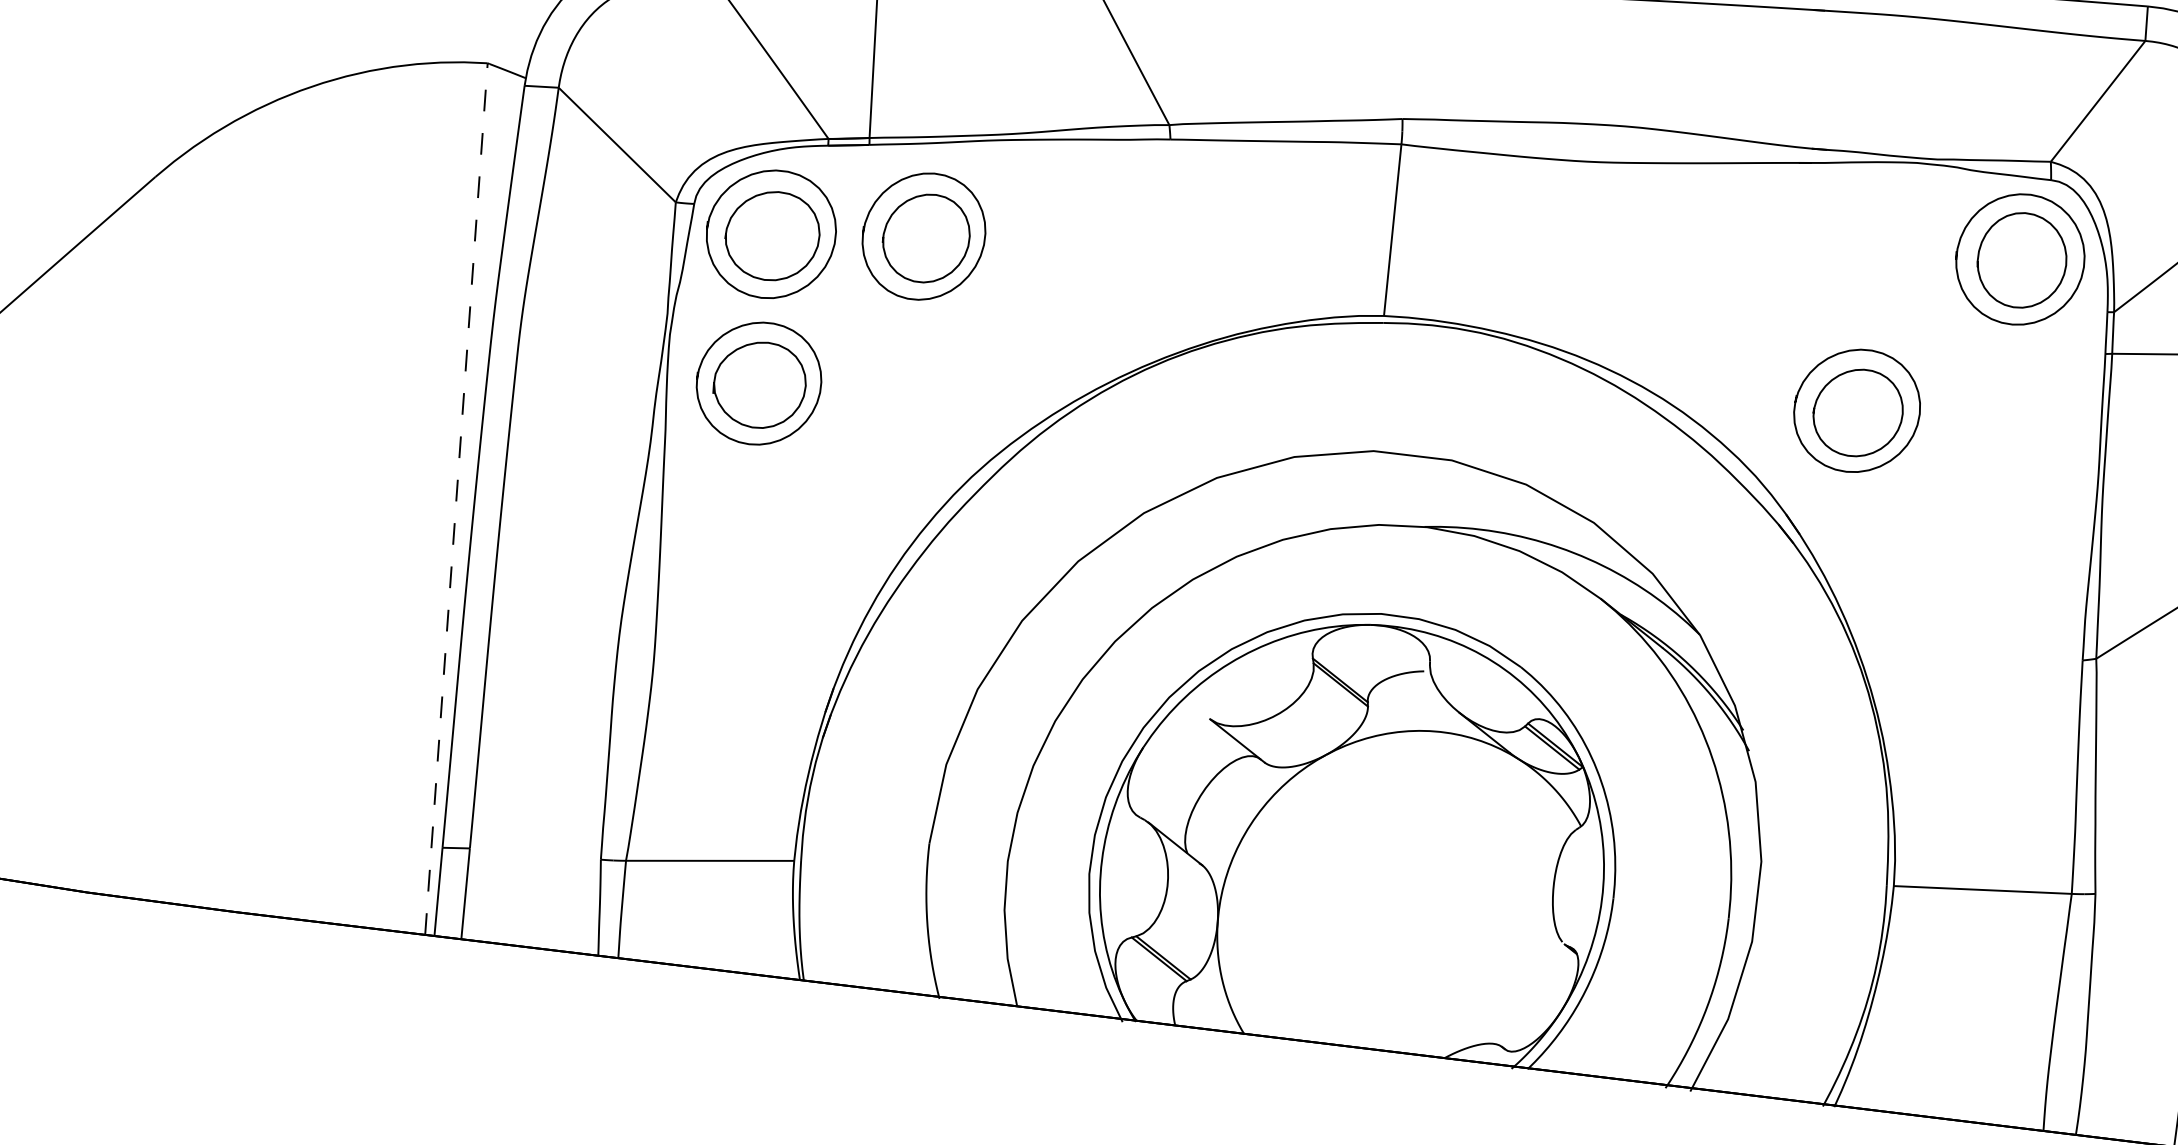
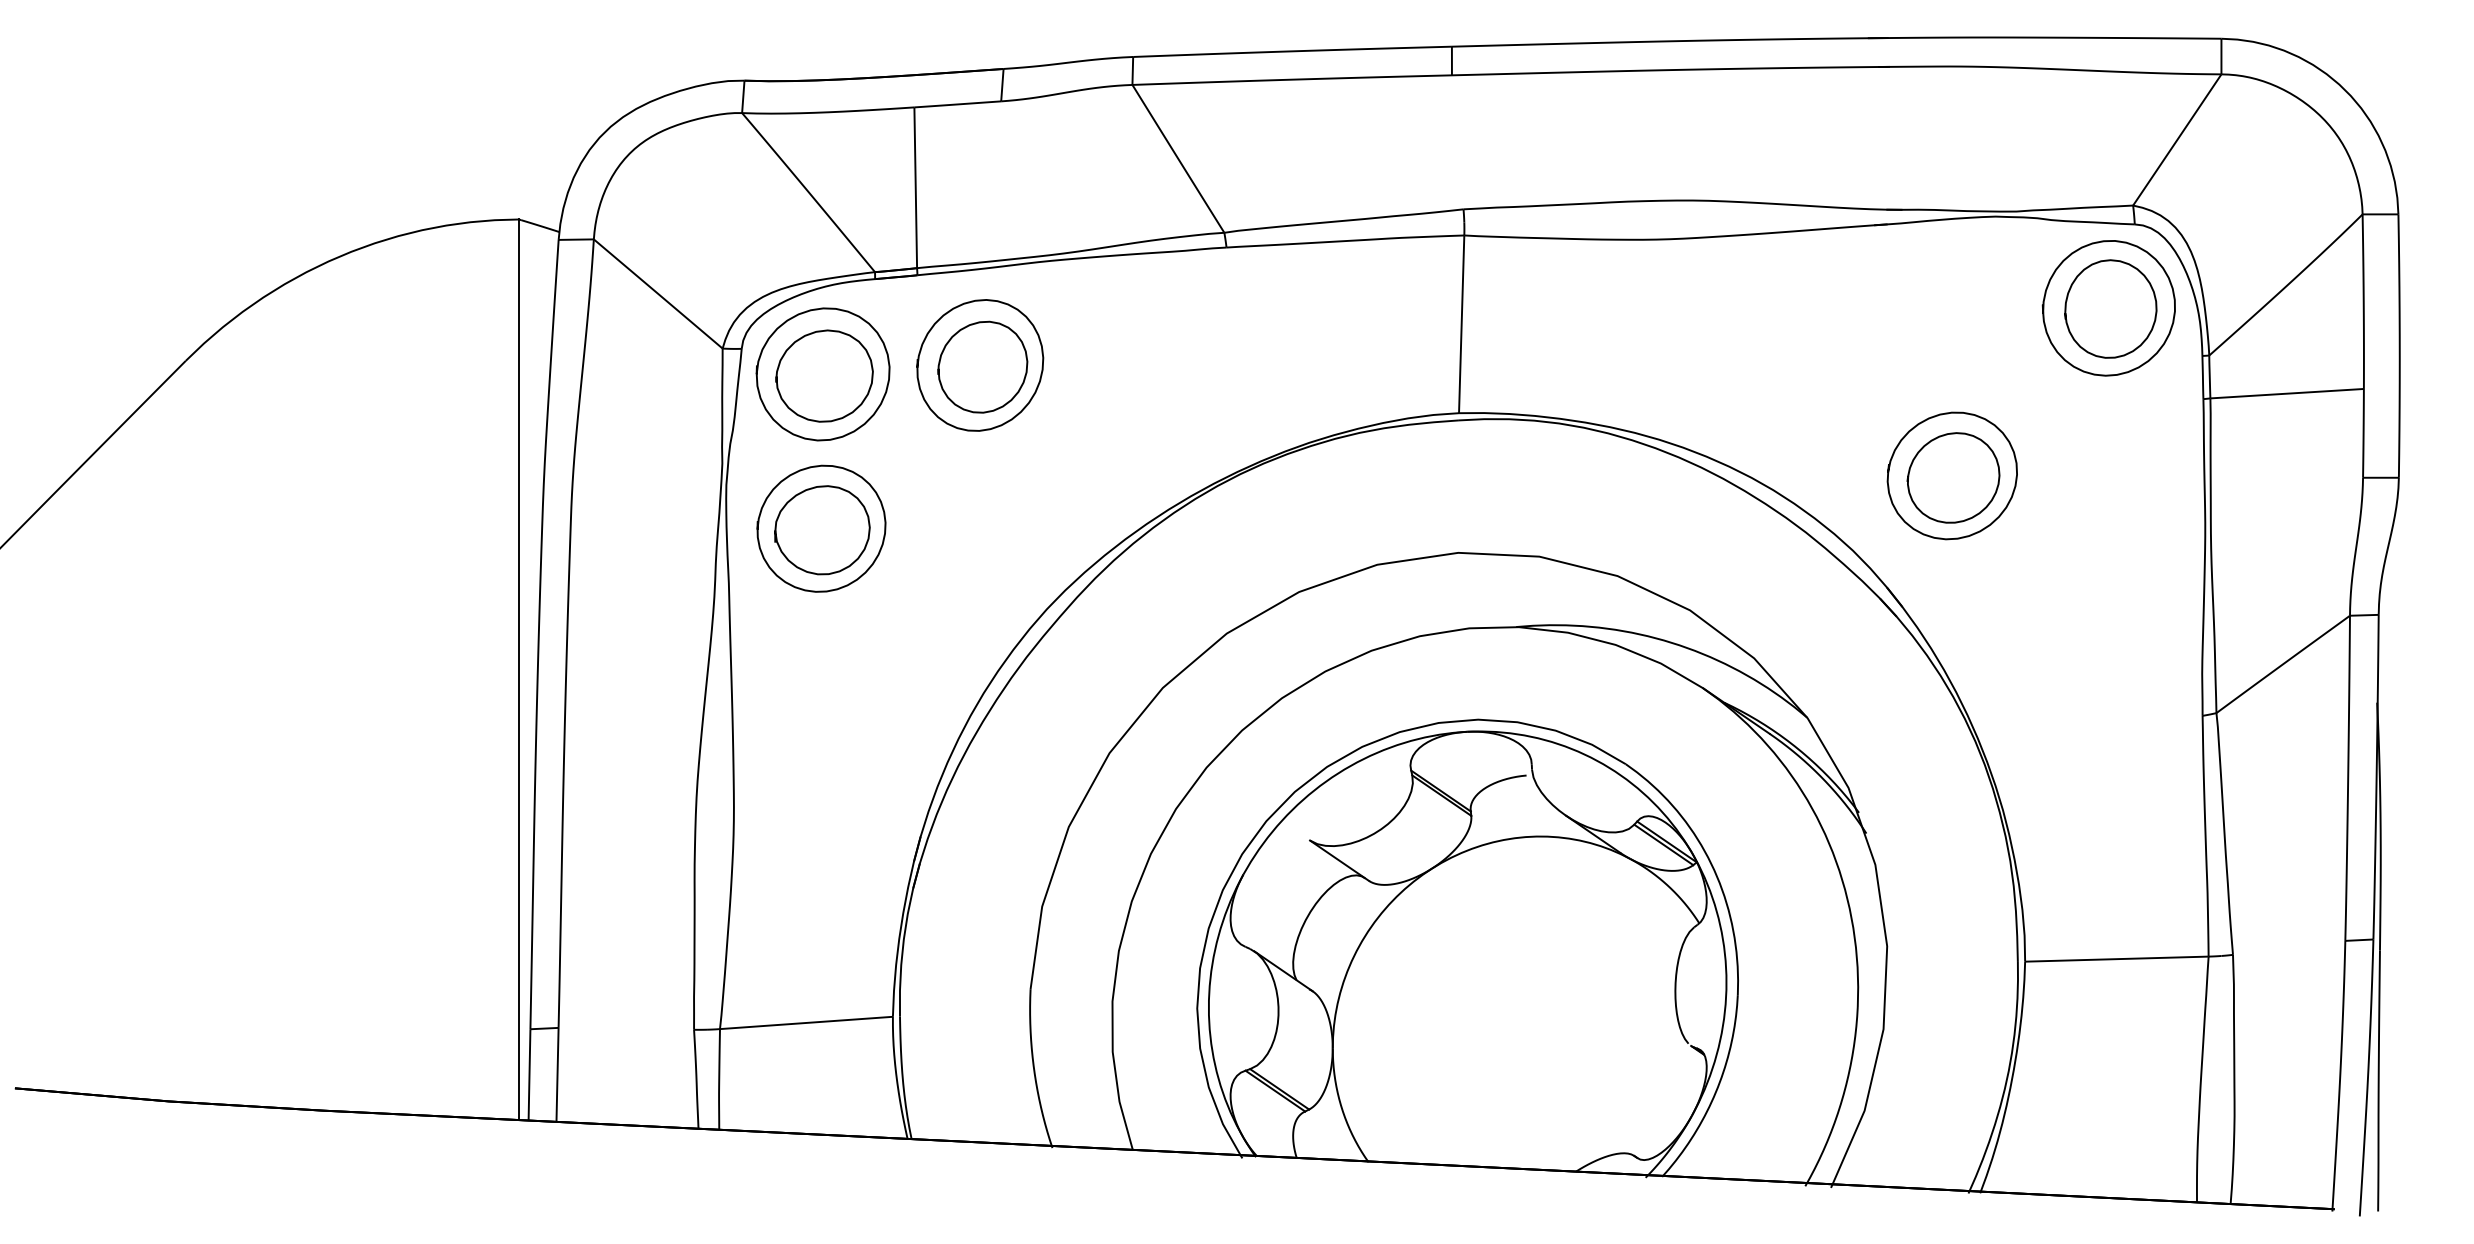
line: (456, 498) -> (519, 669), dashed -> solid

